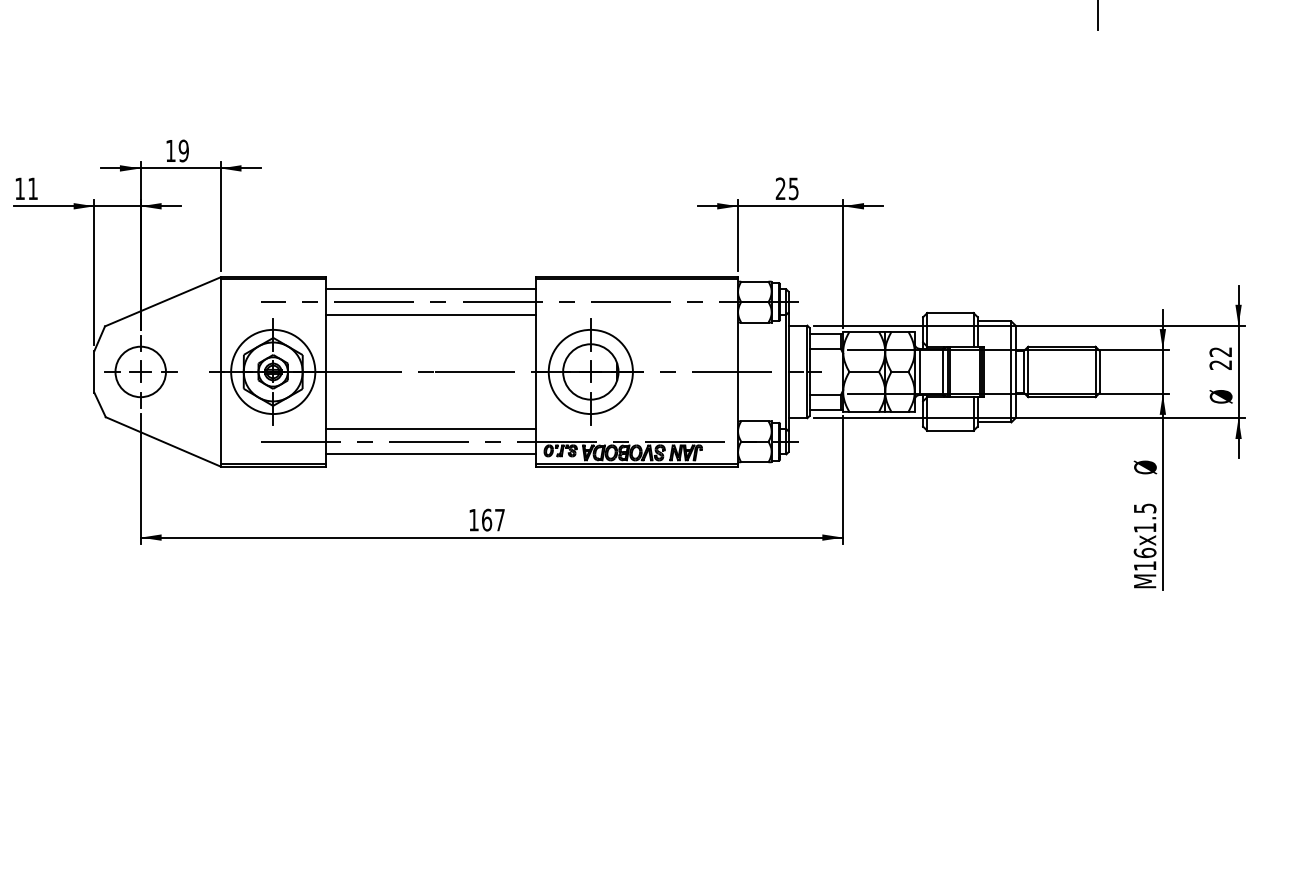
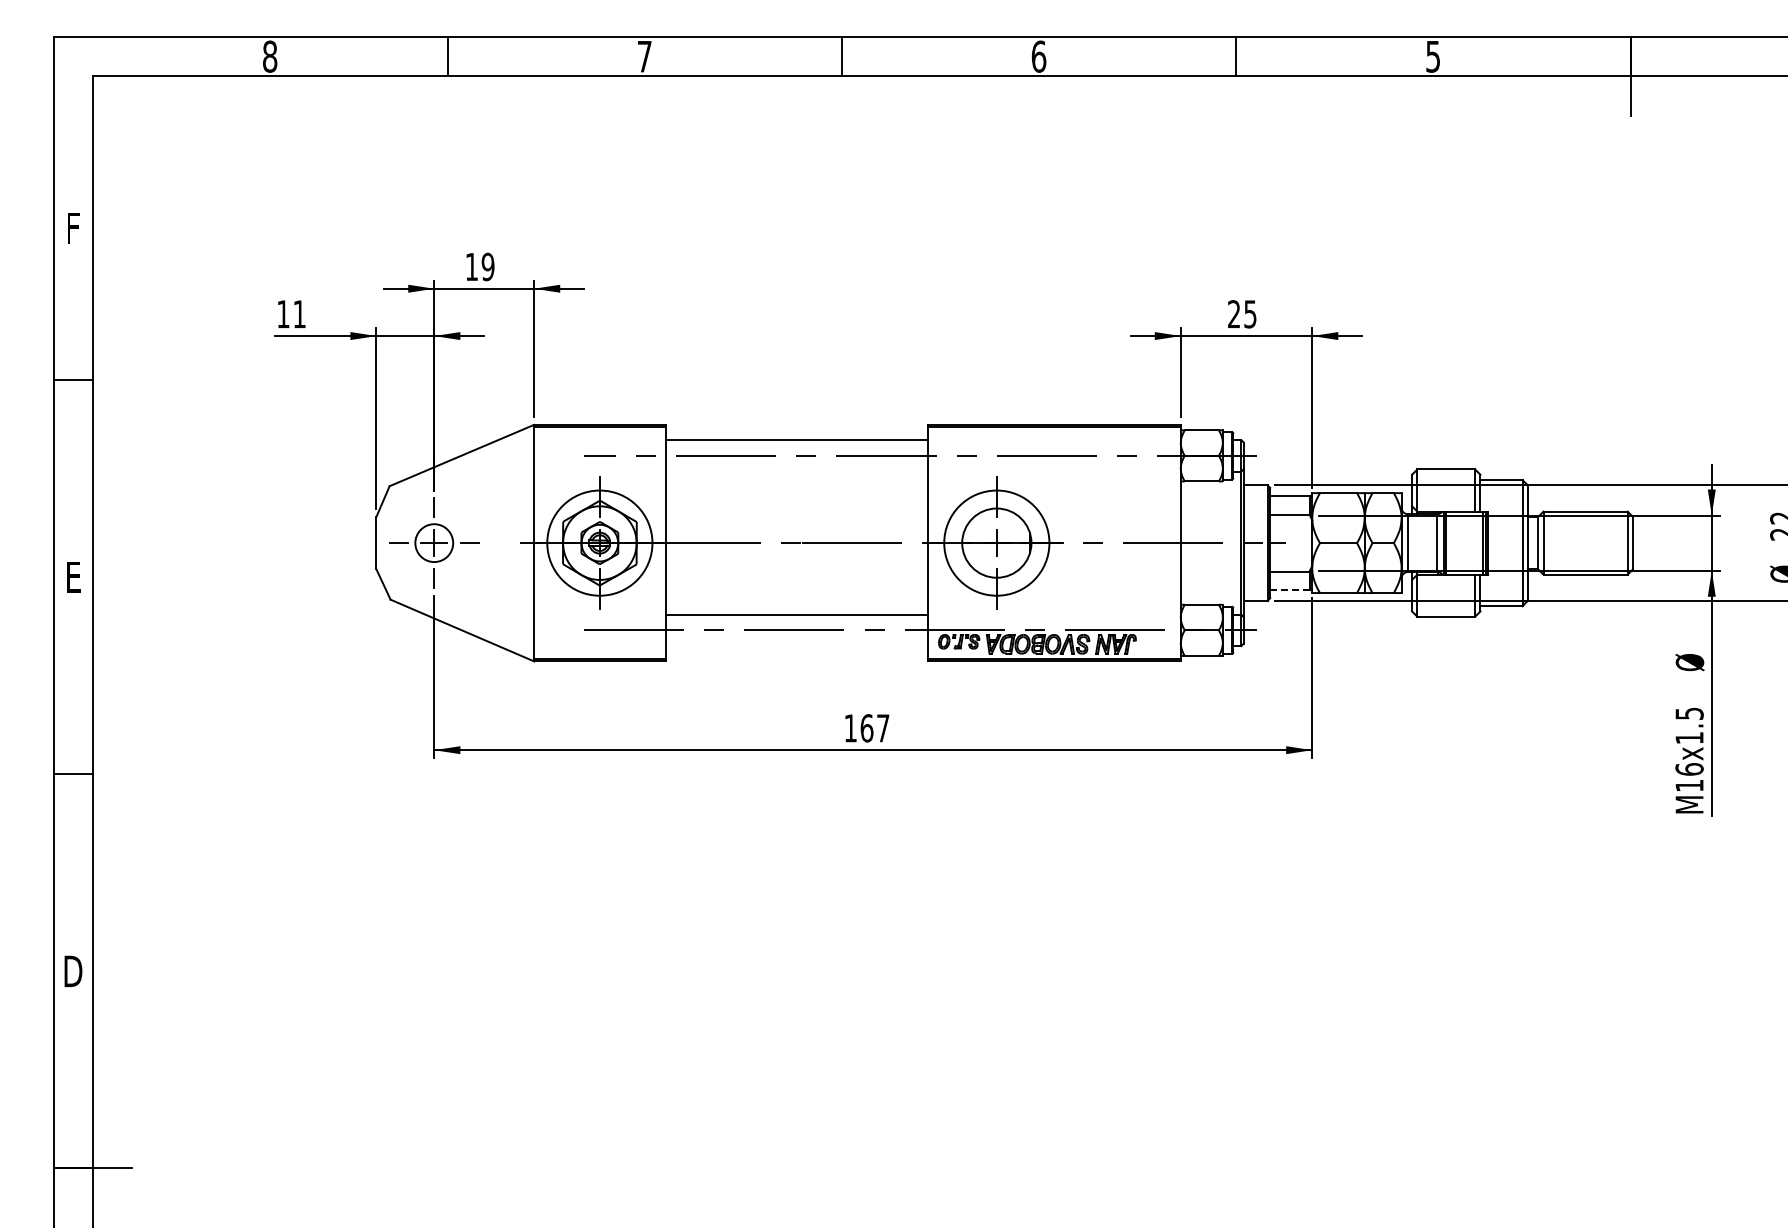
line: (430, 314) -> (796, 471), removed
circle: (140, 371) -> (433, 542), size x0.6
line: (825, 409) -> (1289, 590), solid -> dashed
line: (430, 454) -> (796, 646), removed

